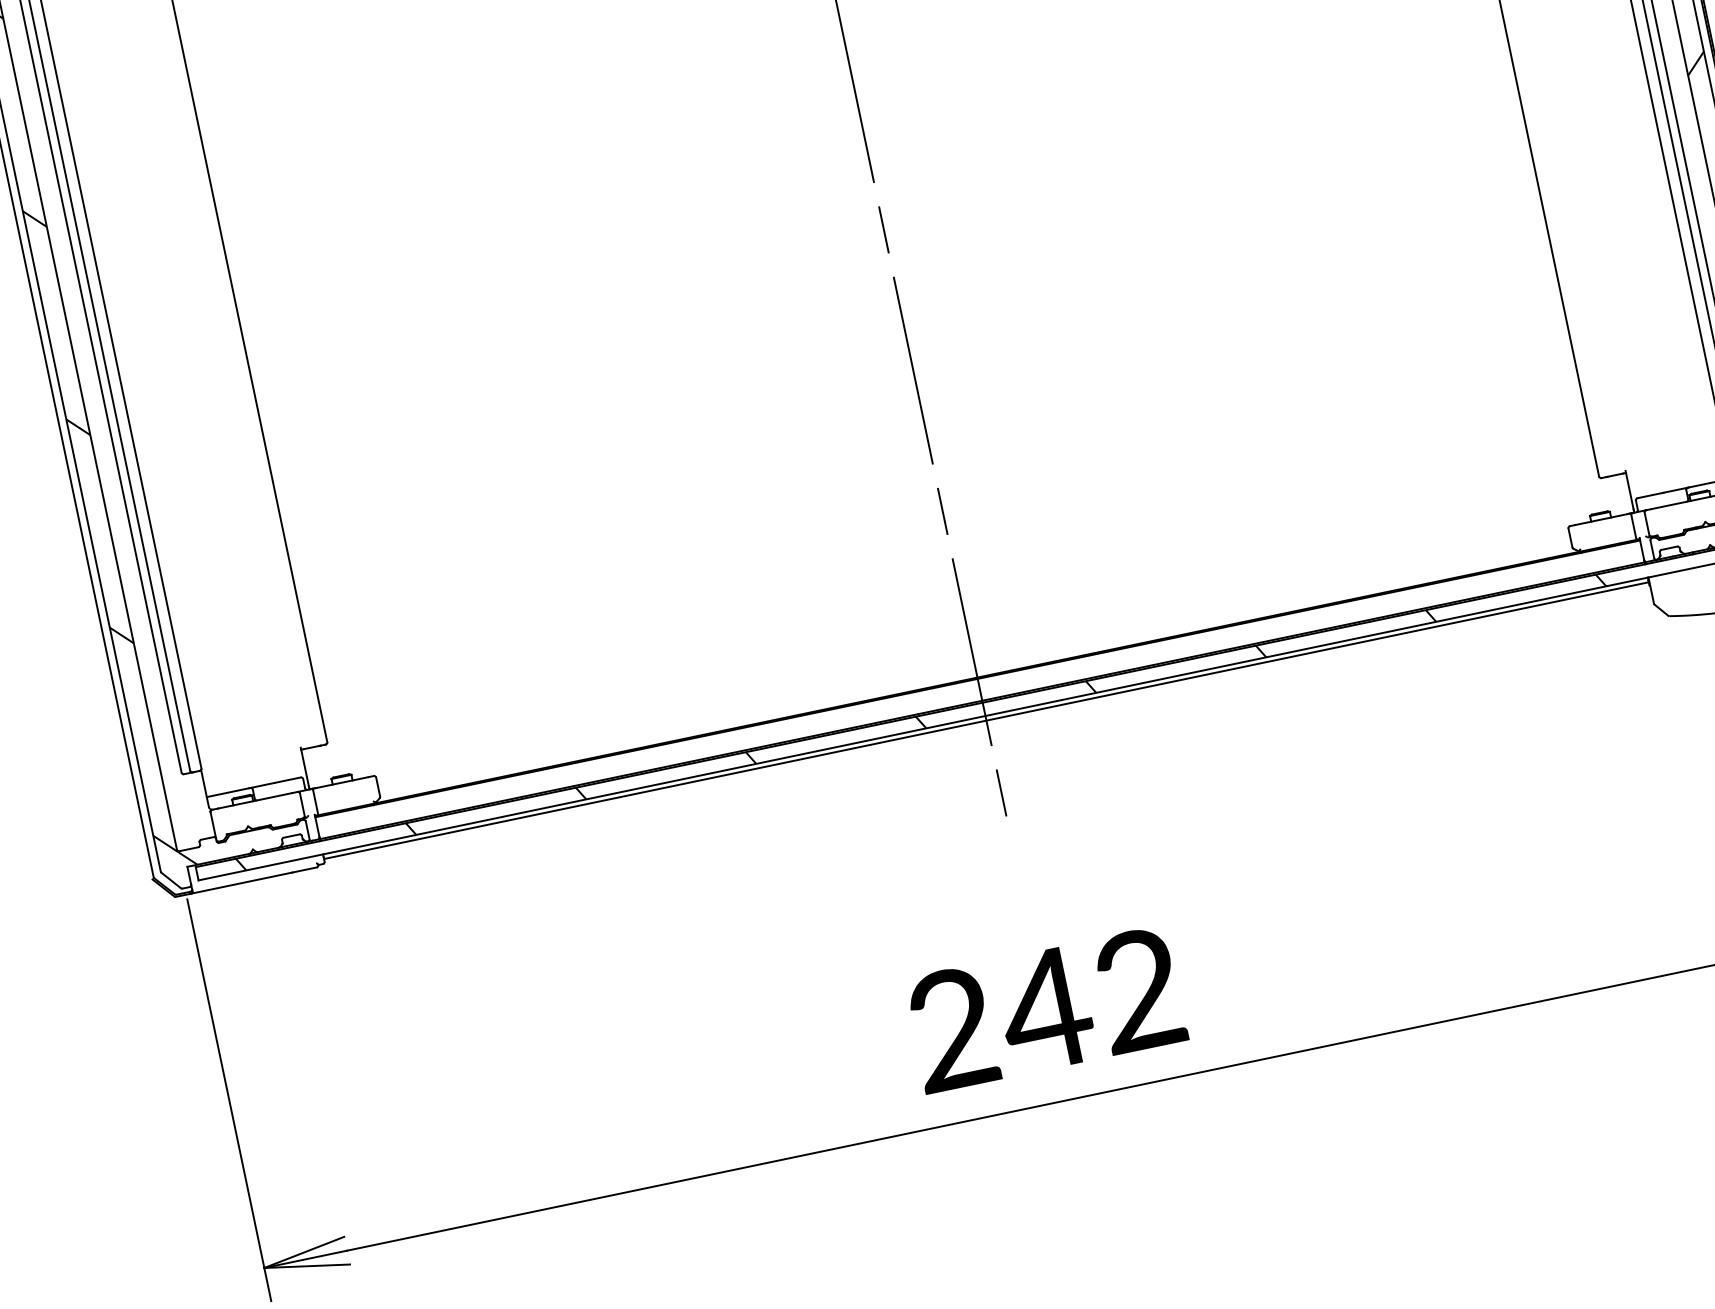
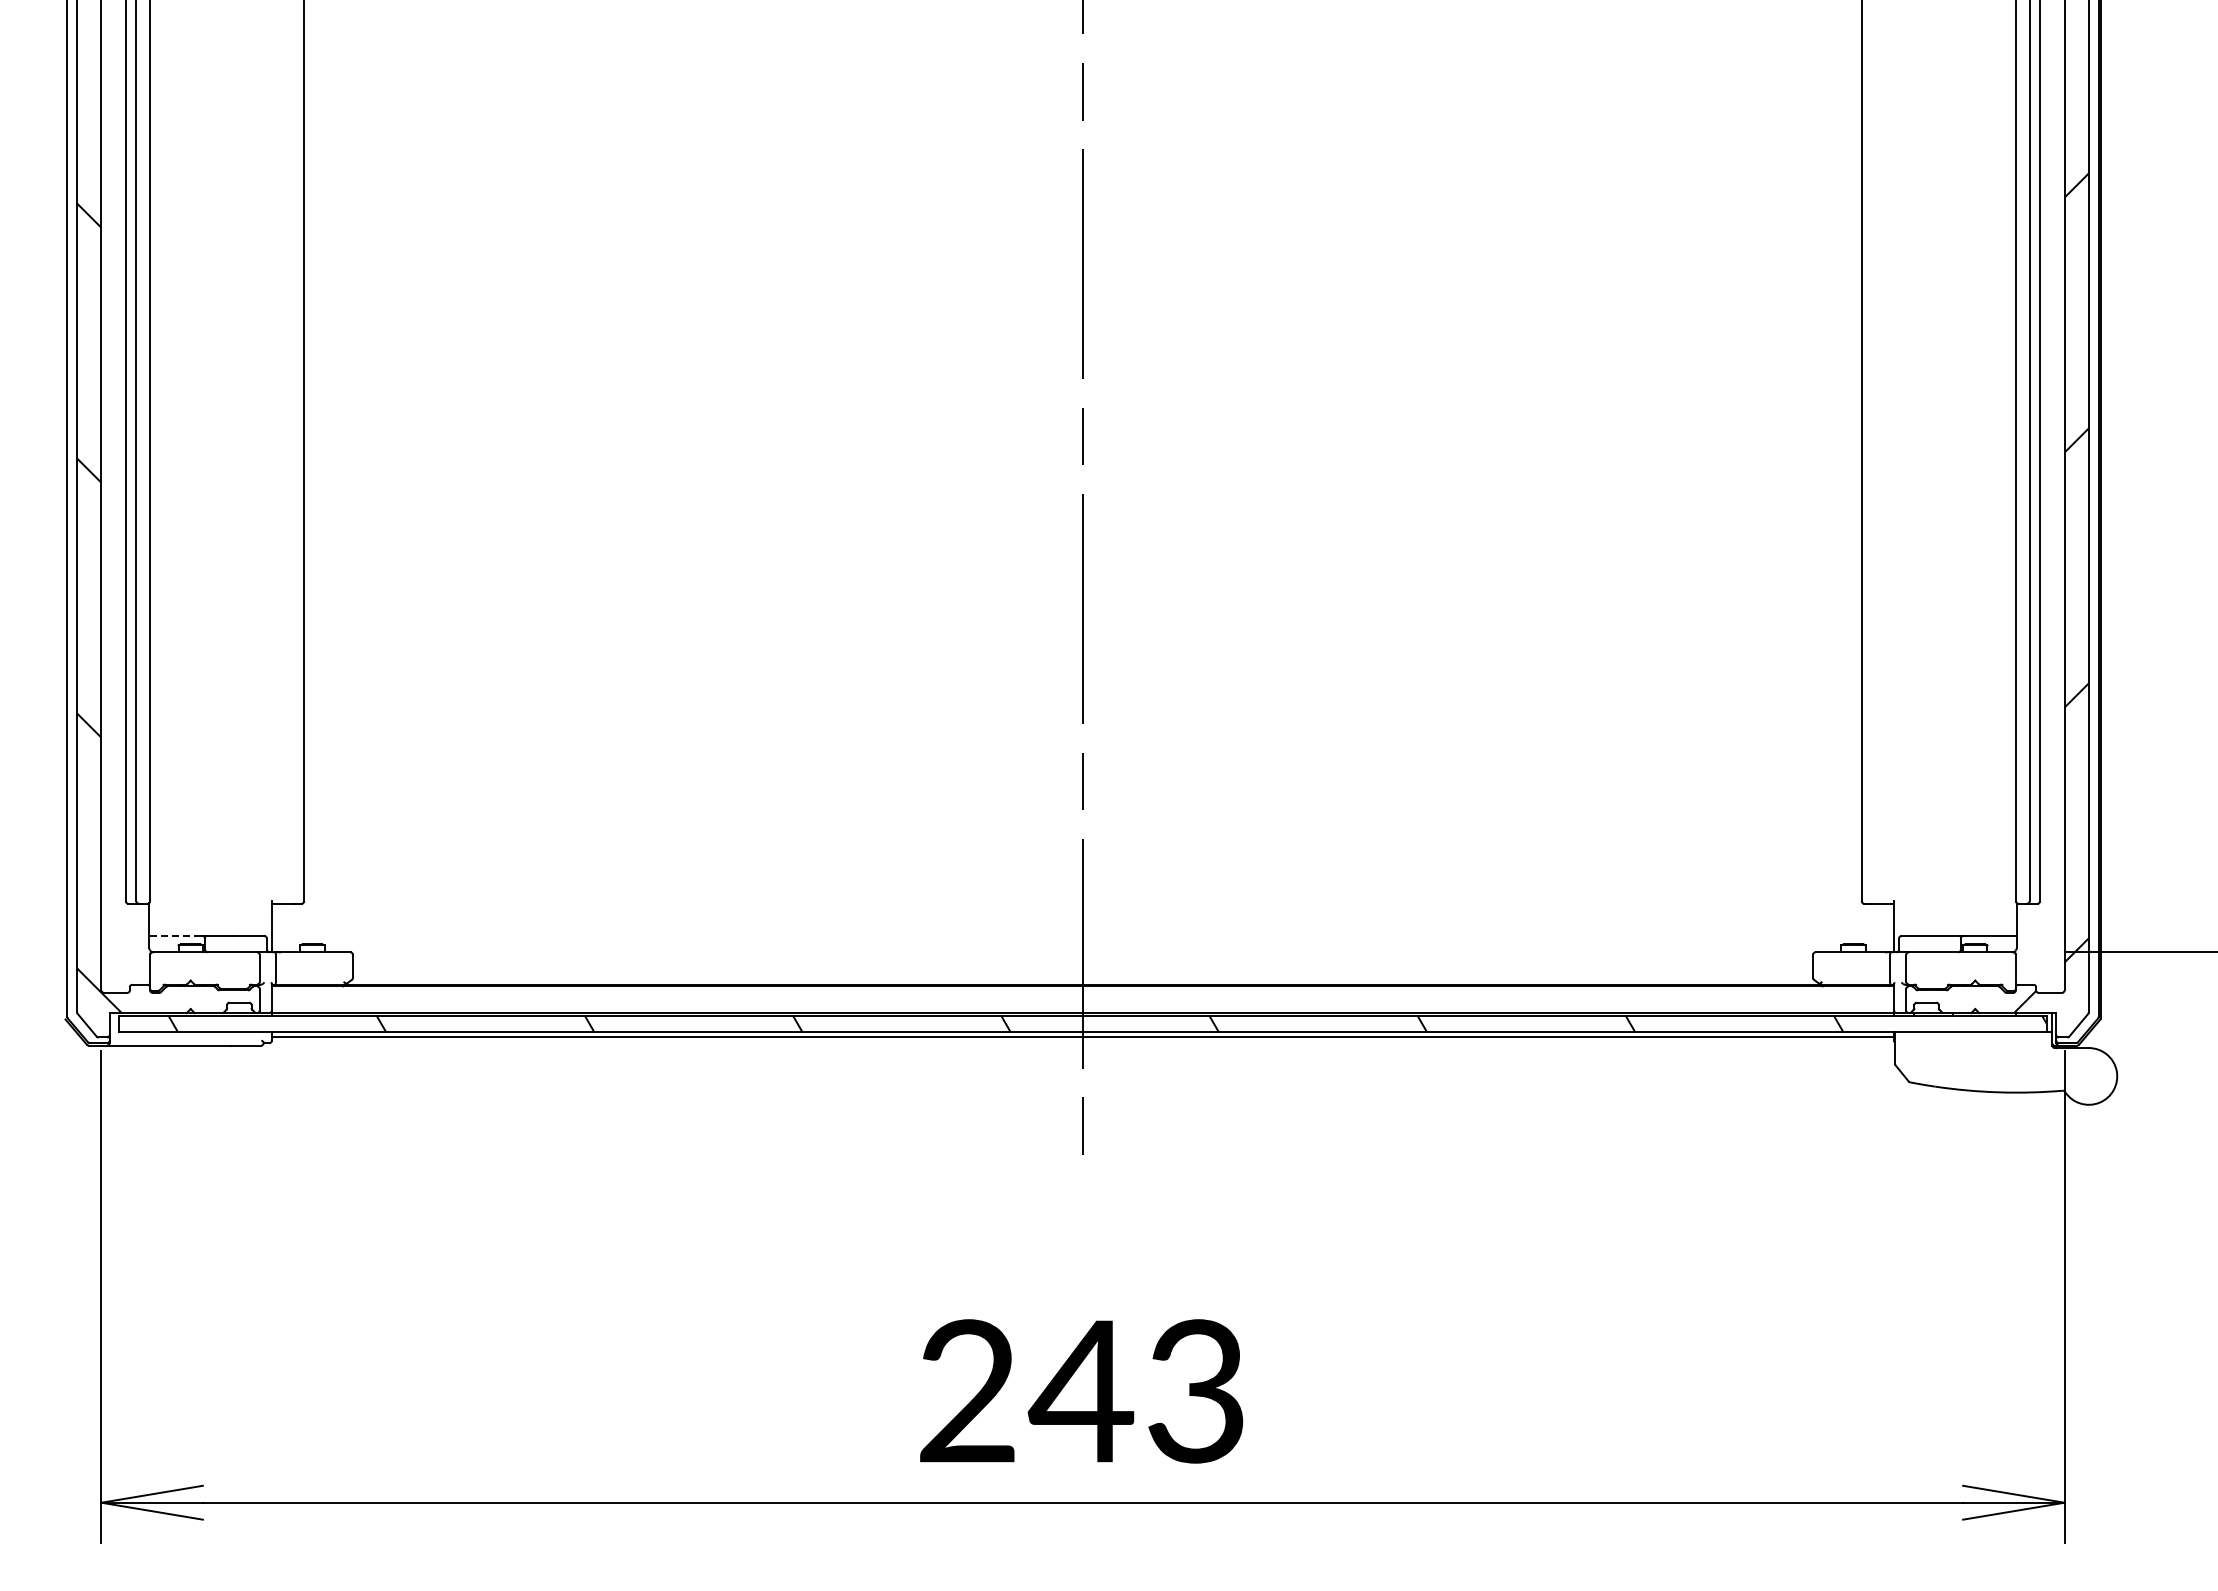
line: (227, 793) -> (174, 936), solid -> dashed
text: (1138, 990) -> (1195, 1391), 242 -> 243

